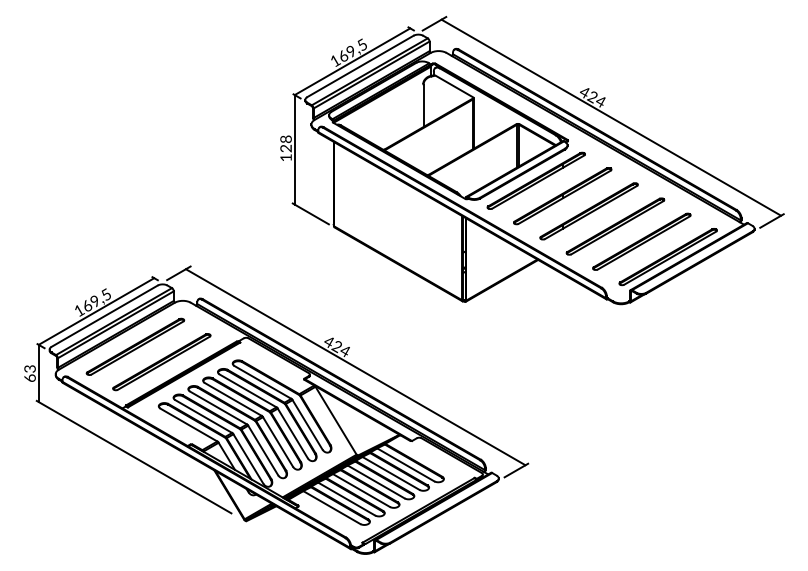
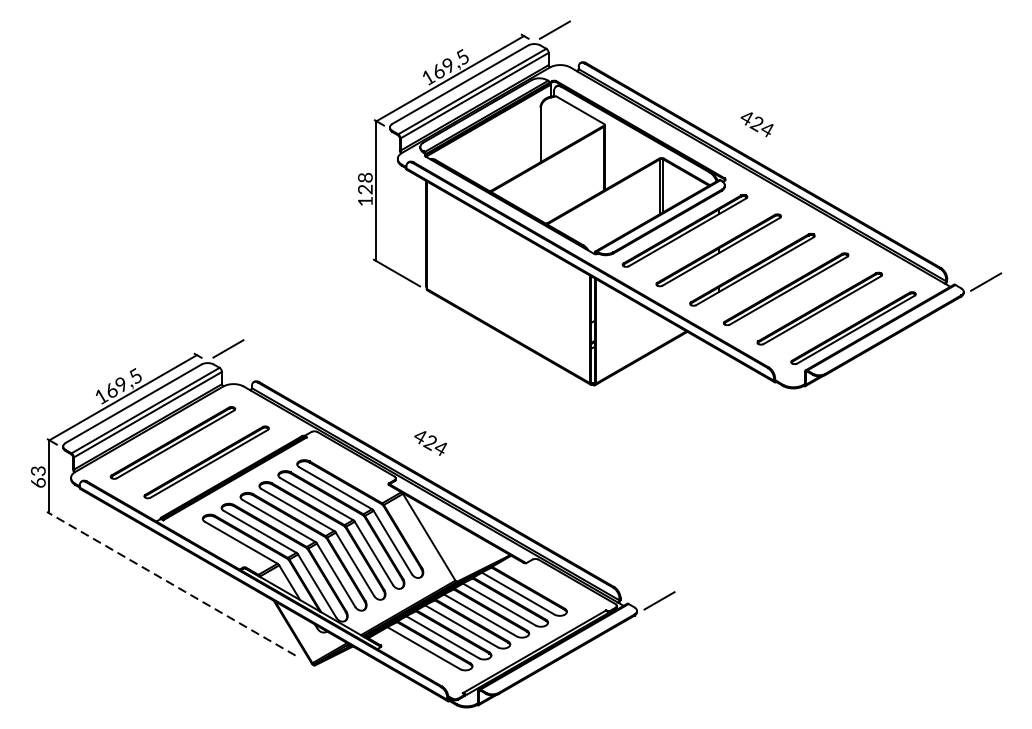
line: (611, 117) -> (781, 149), removed
line: (355, 367) -> (454, 469), removed
line: (133, 456) -> (170, 582), solid -> dashed

